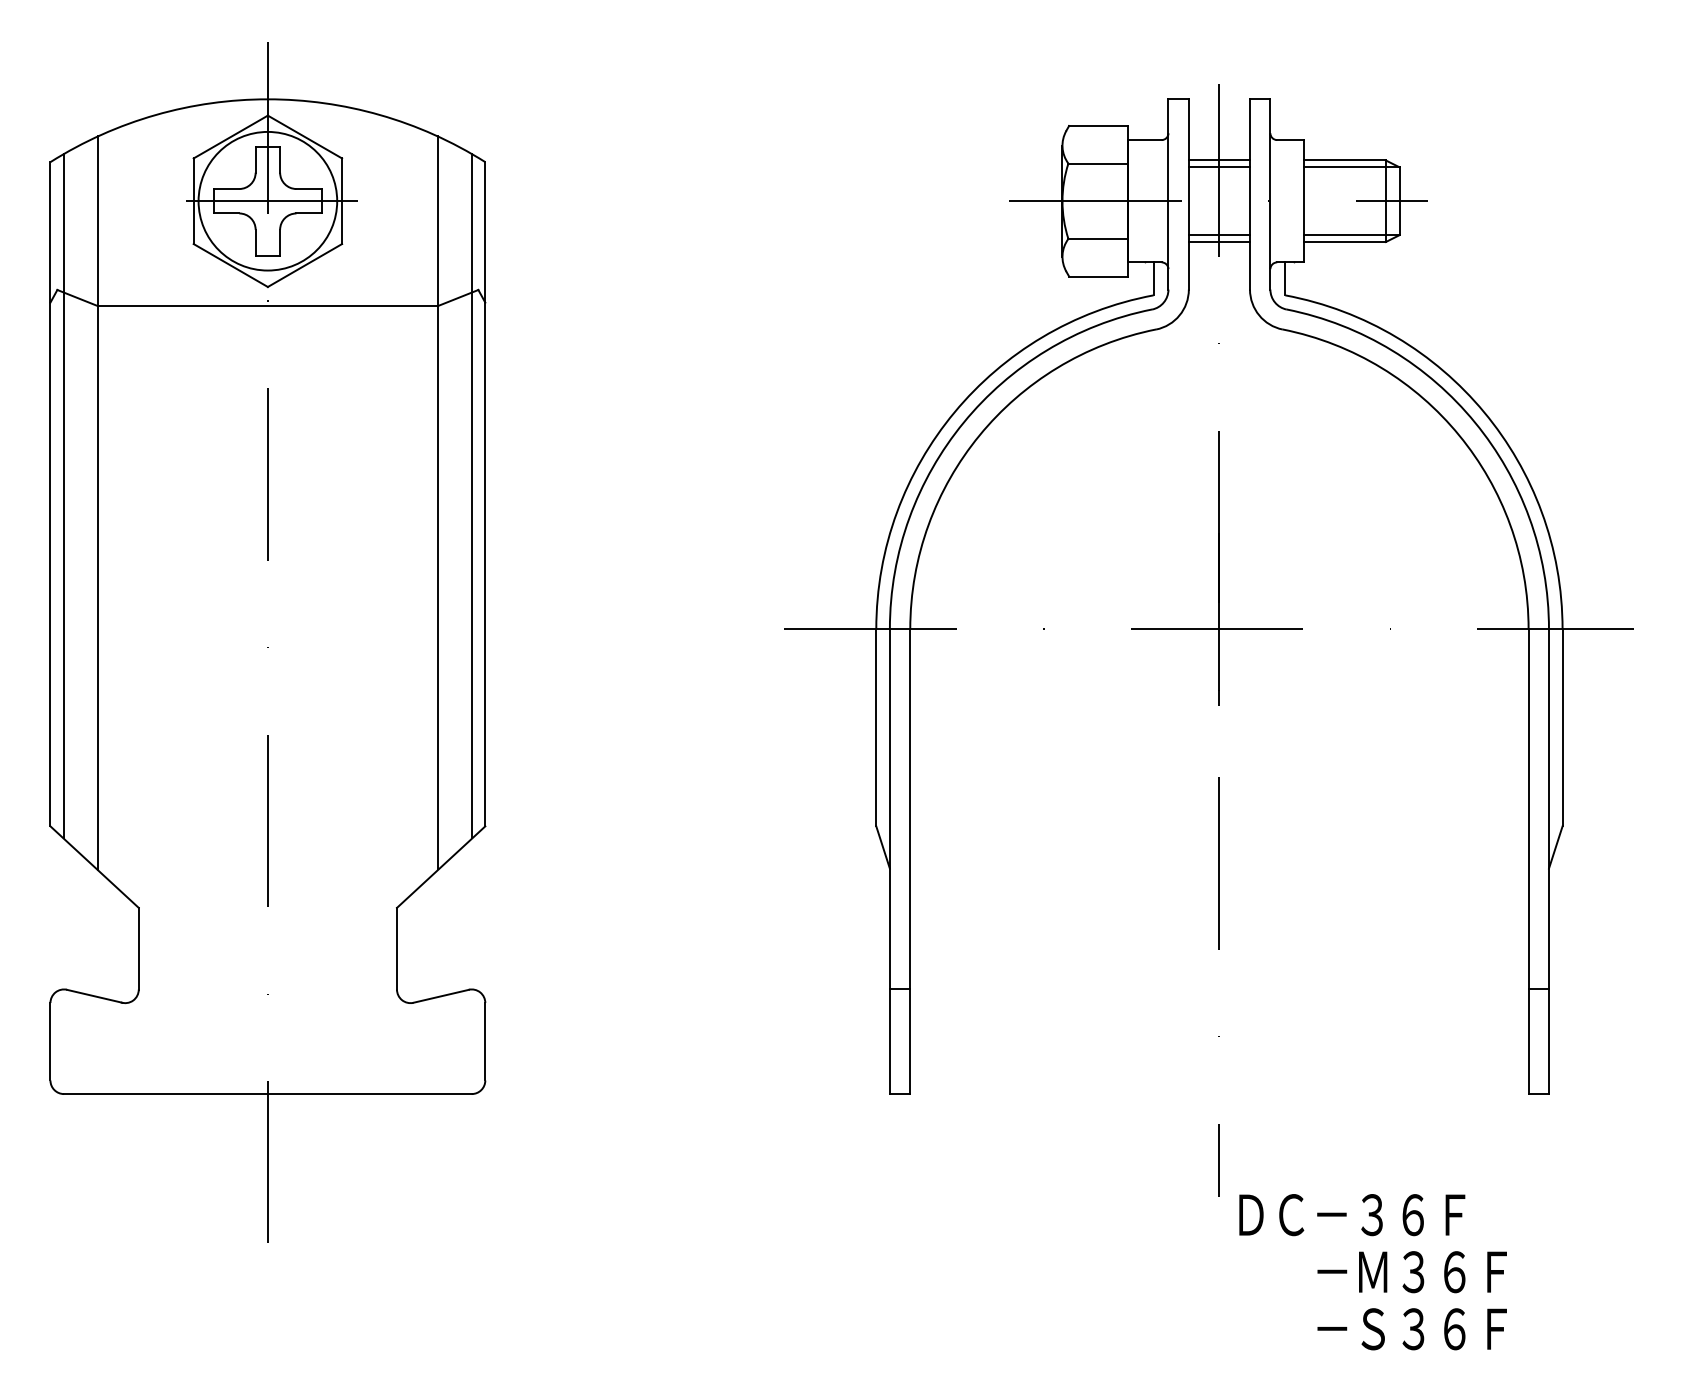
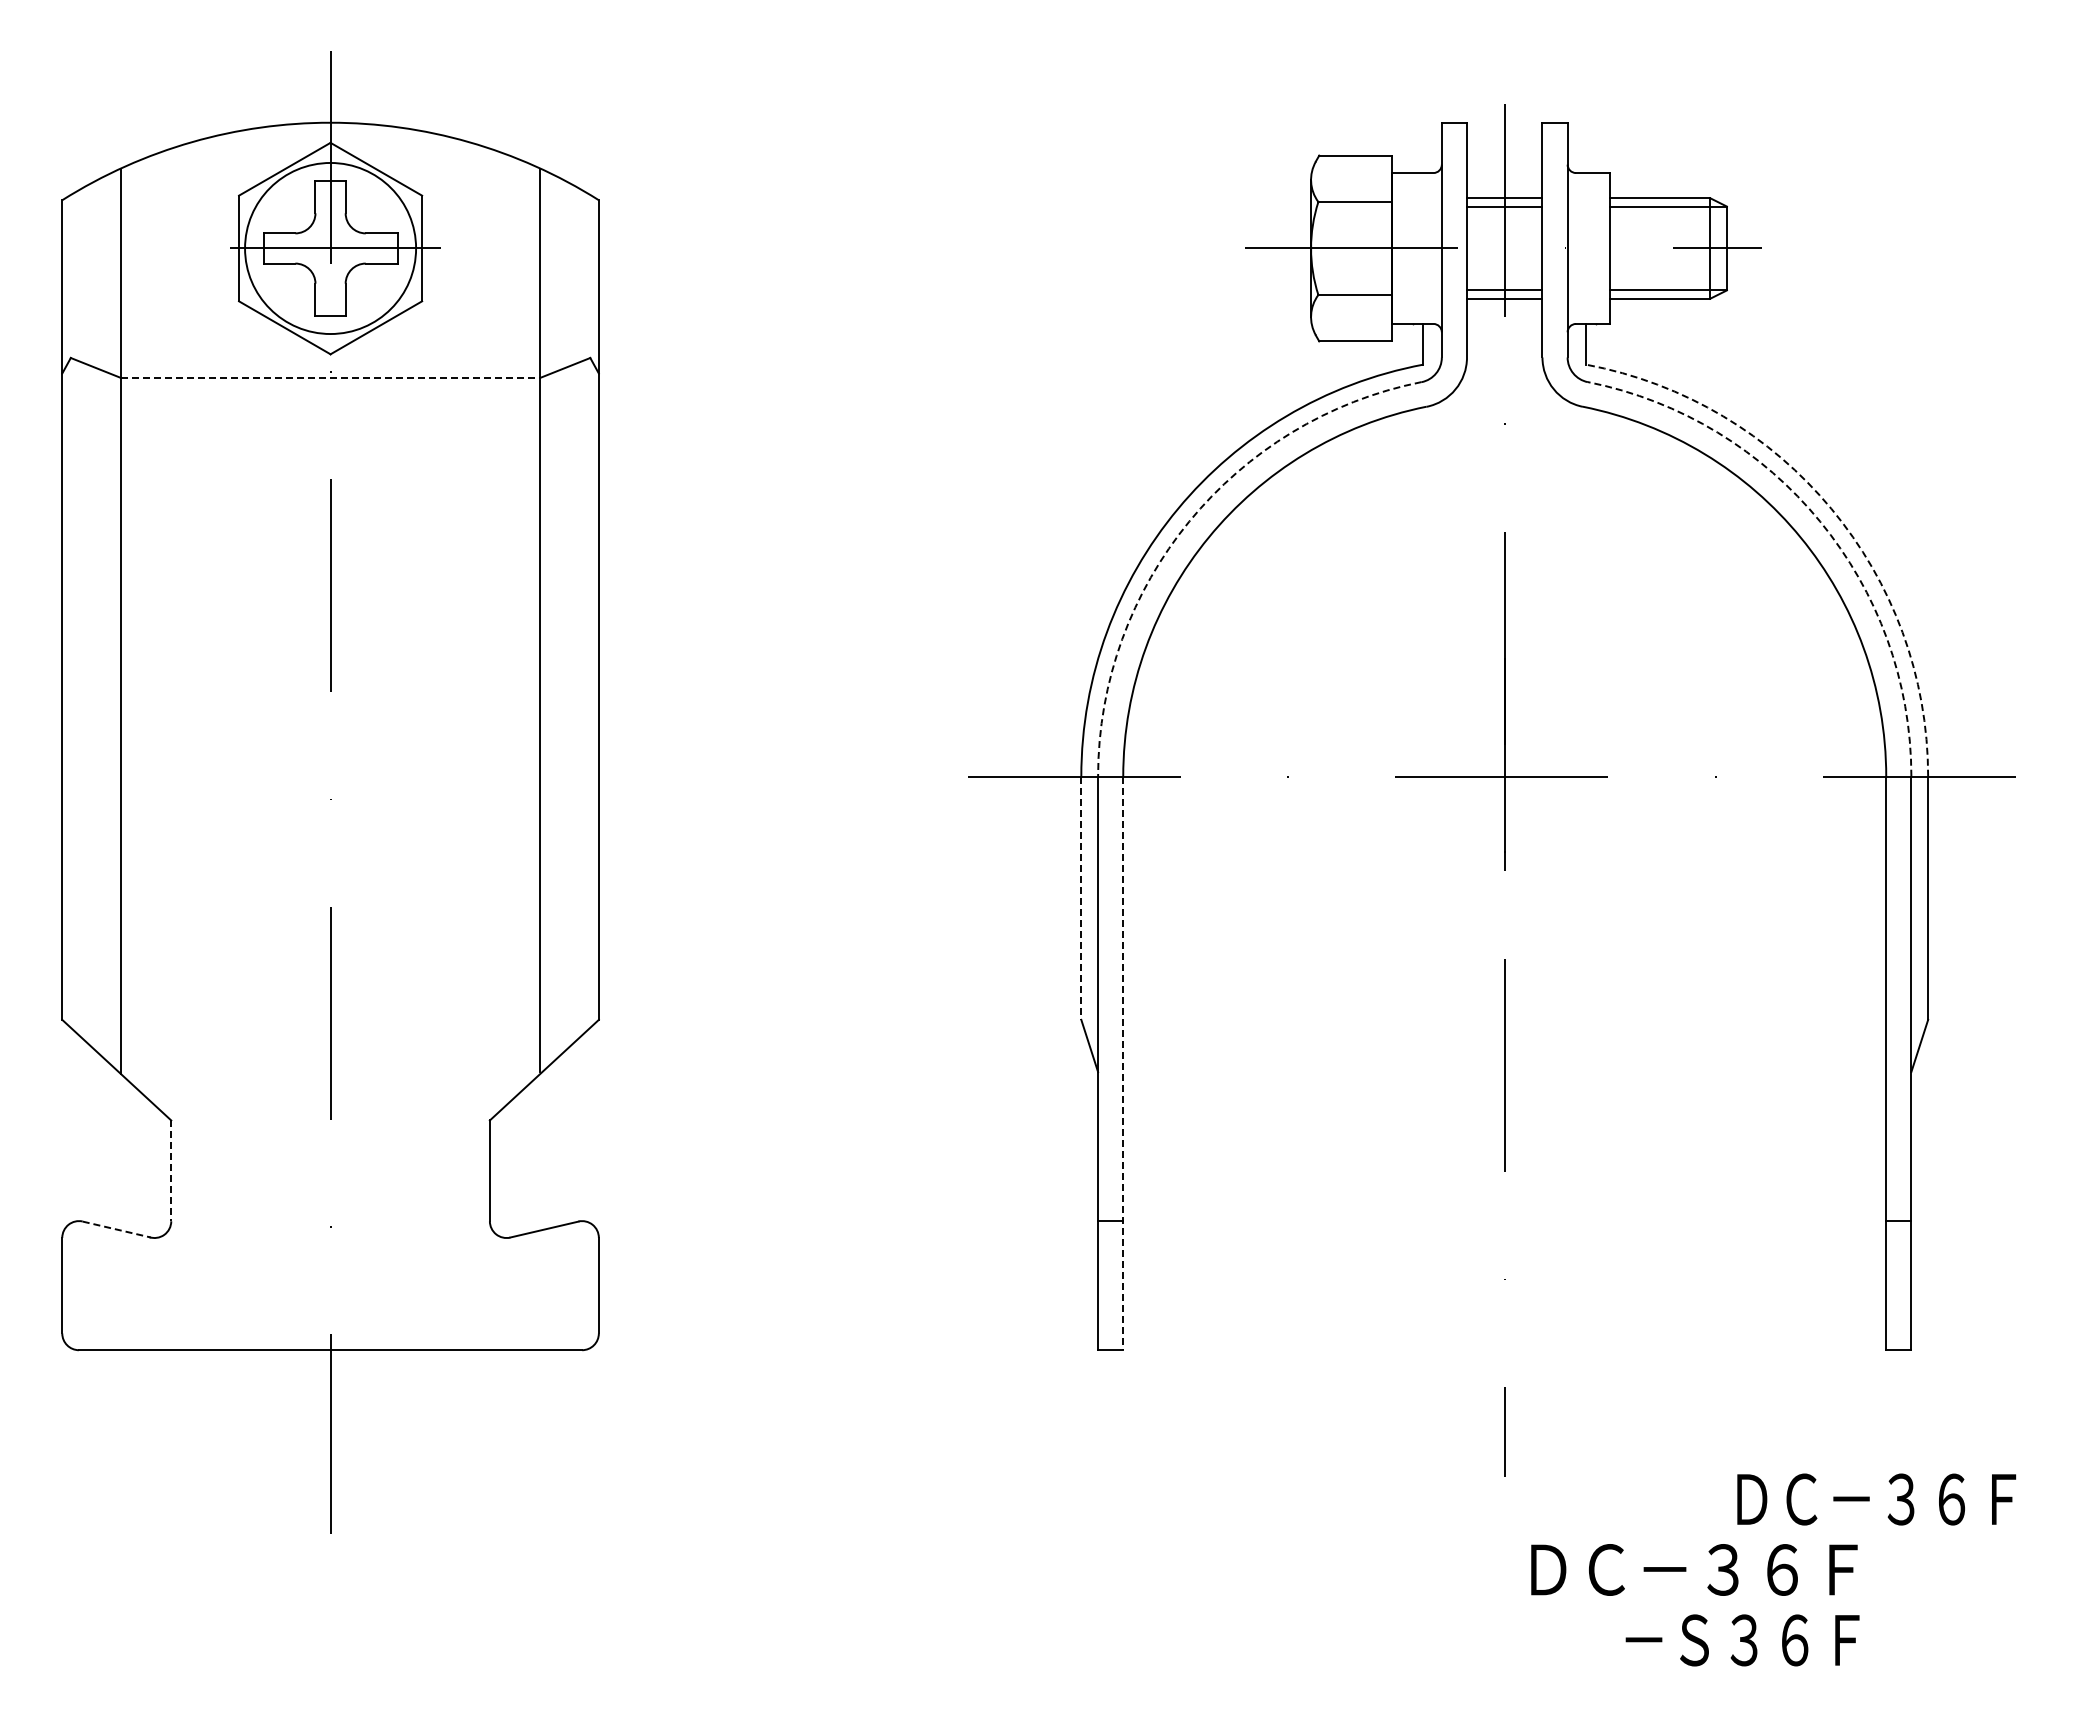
line: (267, 305) -> (330, 377), solid -> dashed
arc: (1484, 411) -> (1831, 508), solid -> dashed
arc: (963, 422) -> (1189, 521), solid -> dashed
arc: (1475, 422) -> (1820, 521), solid -> dashed
line: (64, 496) -> (79, 612), removed
line: (472, 496) -> (582, 612), removed
line: (876, 728) -> (1081, 898), solid -> dashed
line: (910, 861) -> (1123, 1063), solid -> dashed
line: (138, 949) -> (171, 1171), solid -> dashed
line: (95, 996) -> (117, 1229), solid -> dashed
text: (1352, 1215) -> (1876, 1499), moved
text: (1374, 1271) -> (1695, 1569), －Ｍ３６Ｆ -> ＤＣ－３６Ｆ

